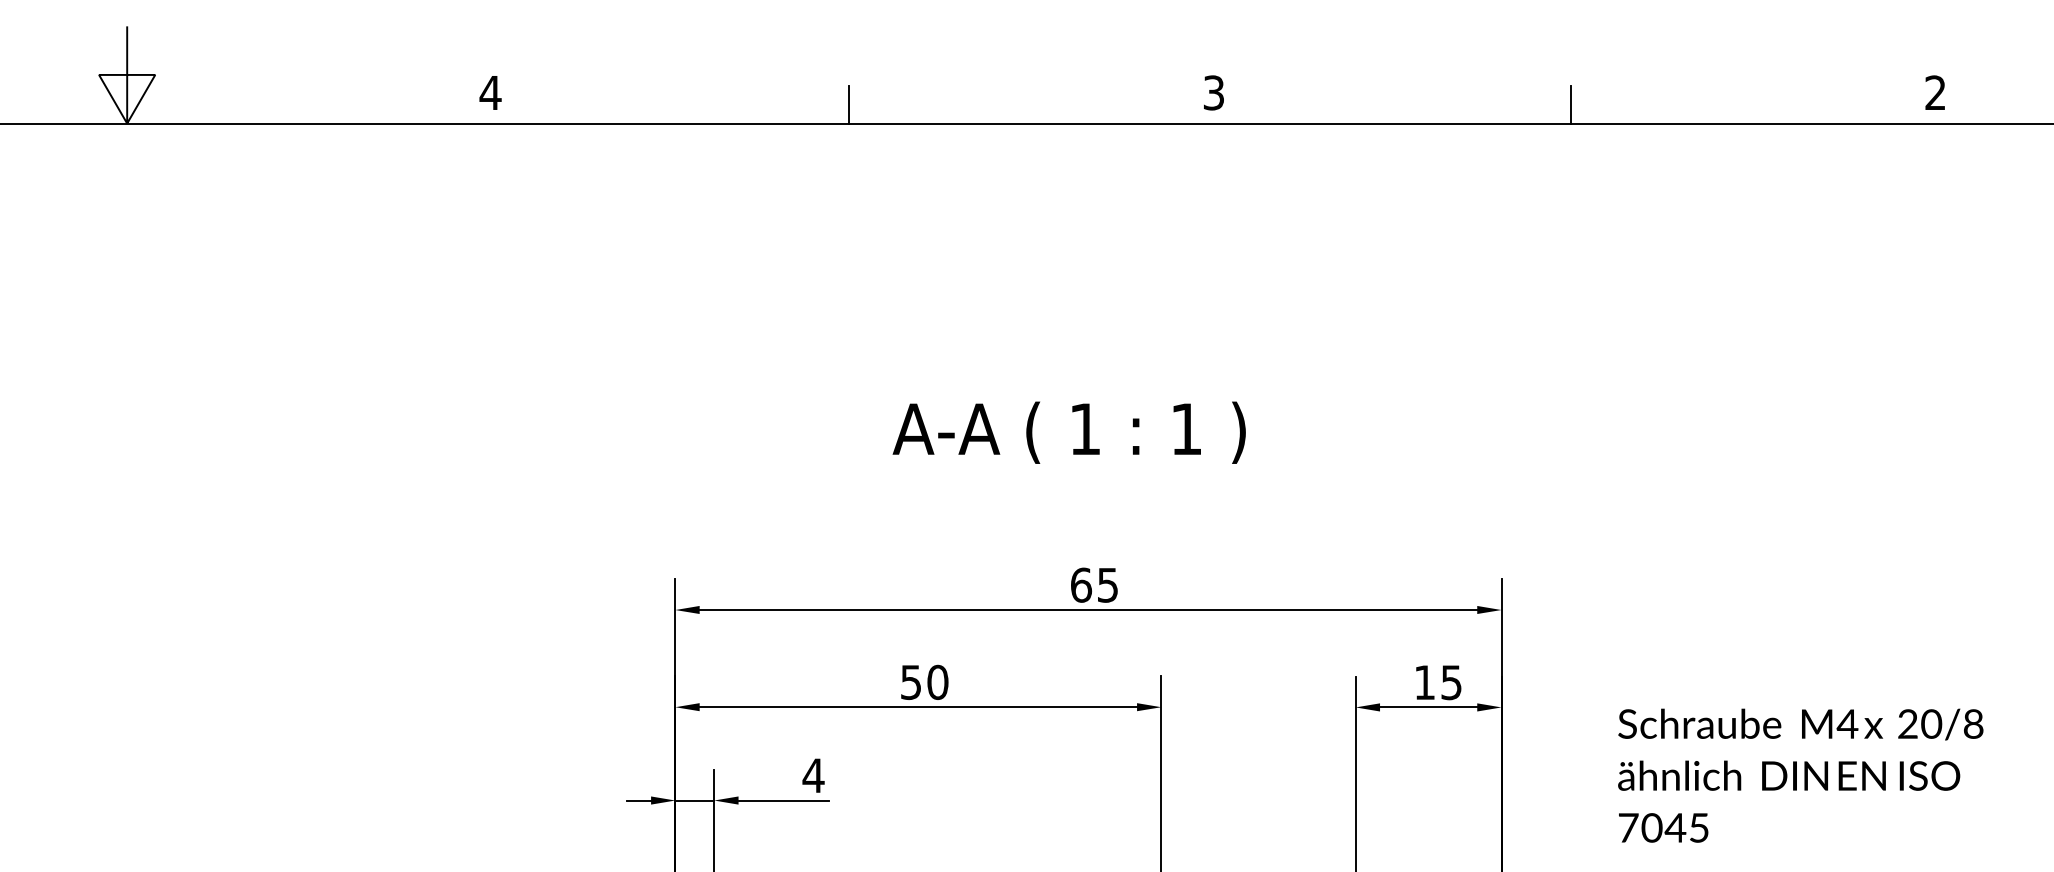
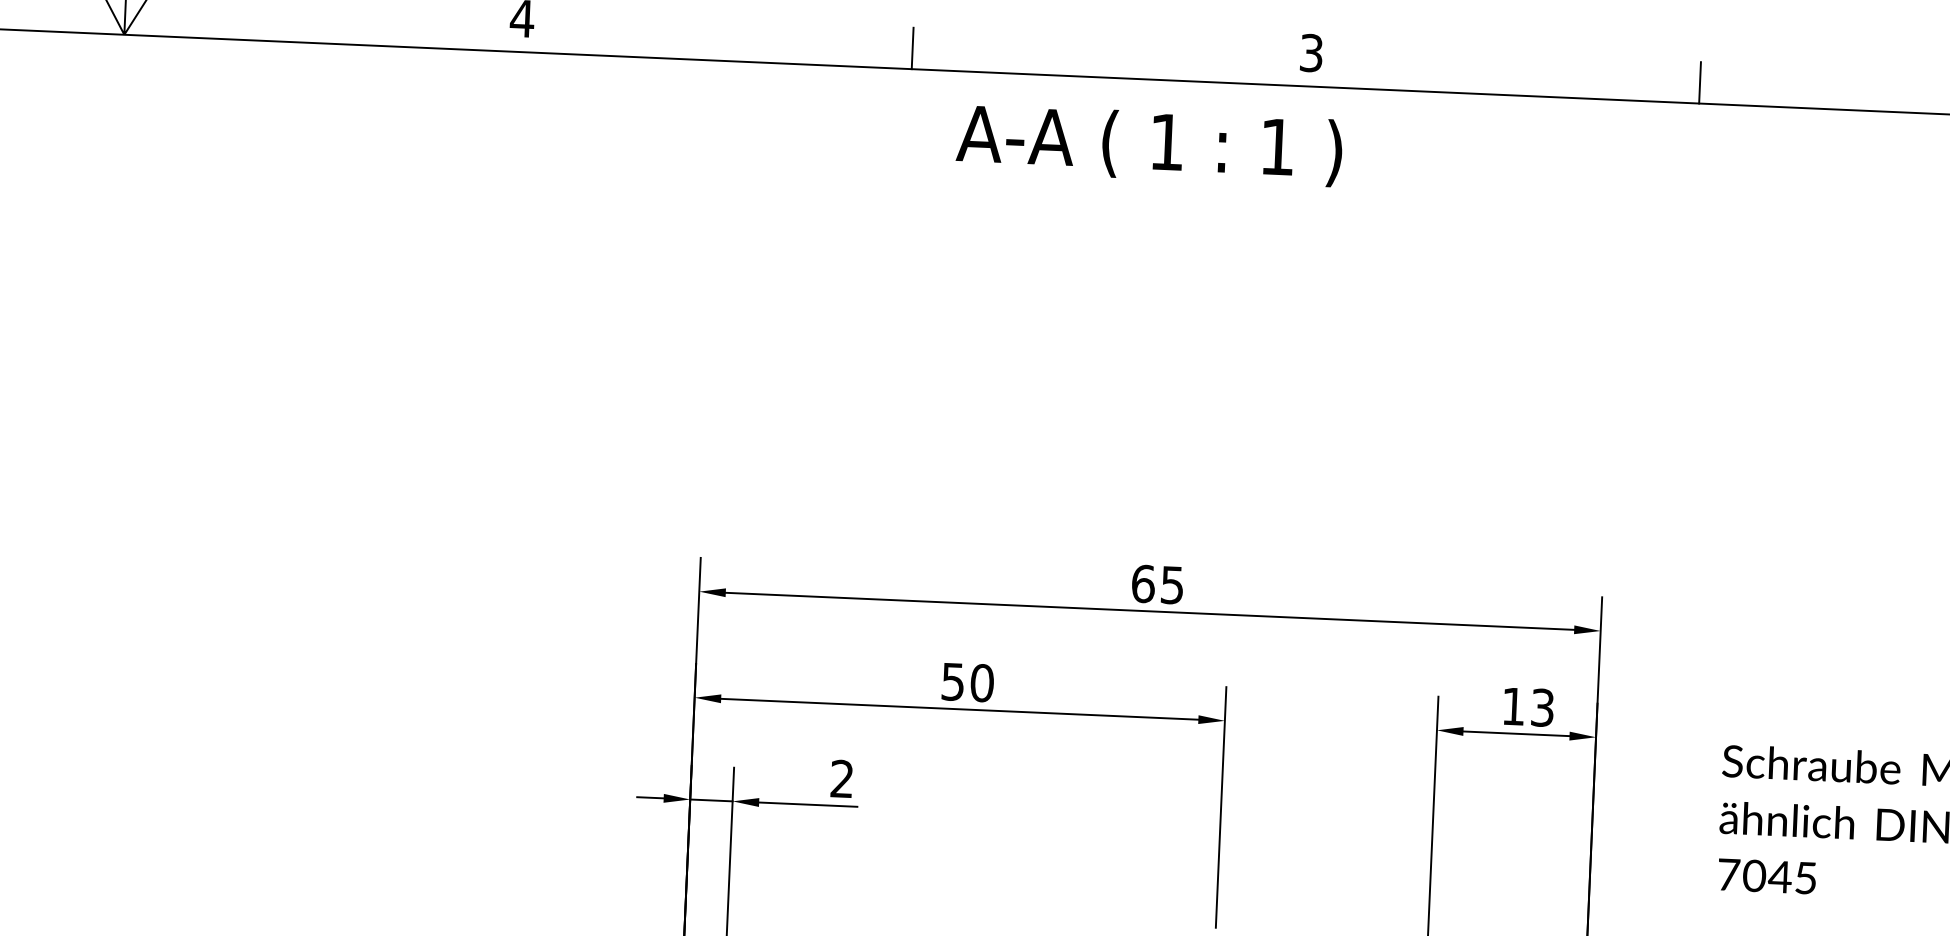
text: (1068, 432) -> (1148, 145), moved
text: (1451, 682) -> (1542, 707), 15 -> 13
text: (813, 775) -> (842, 778), 4 -> 2

